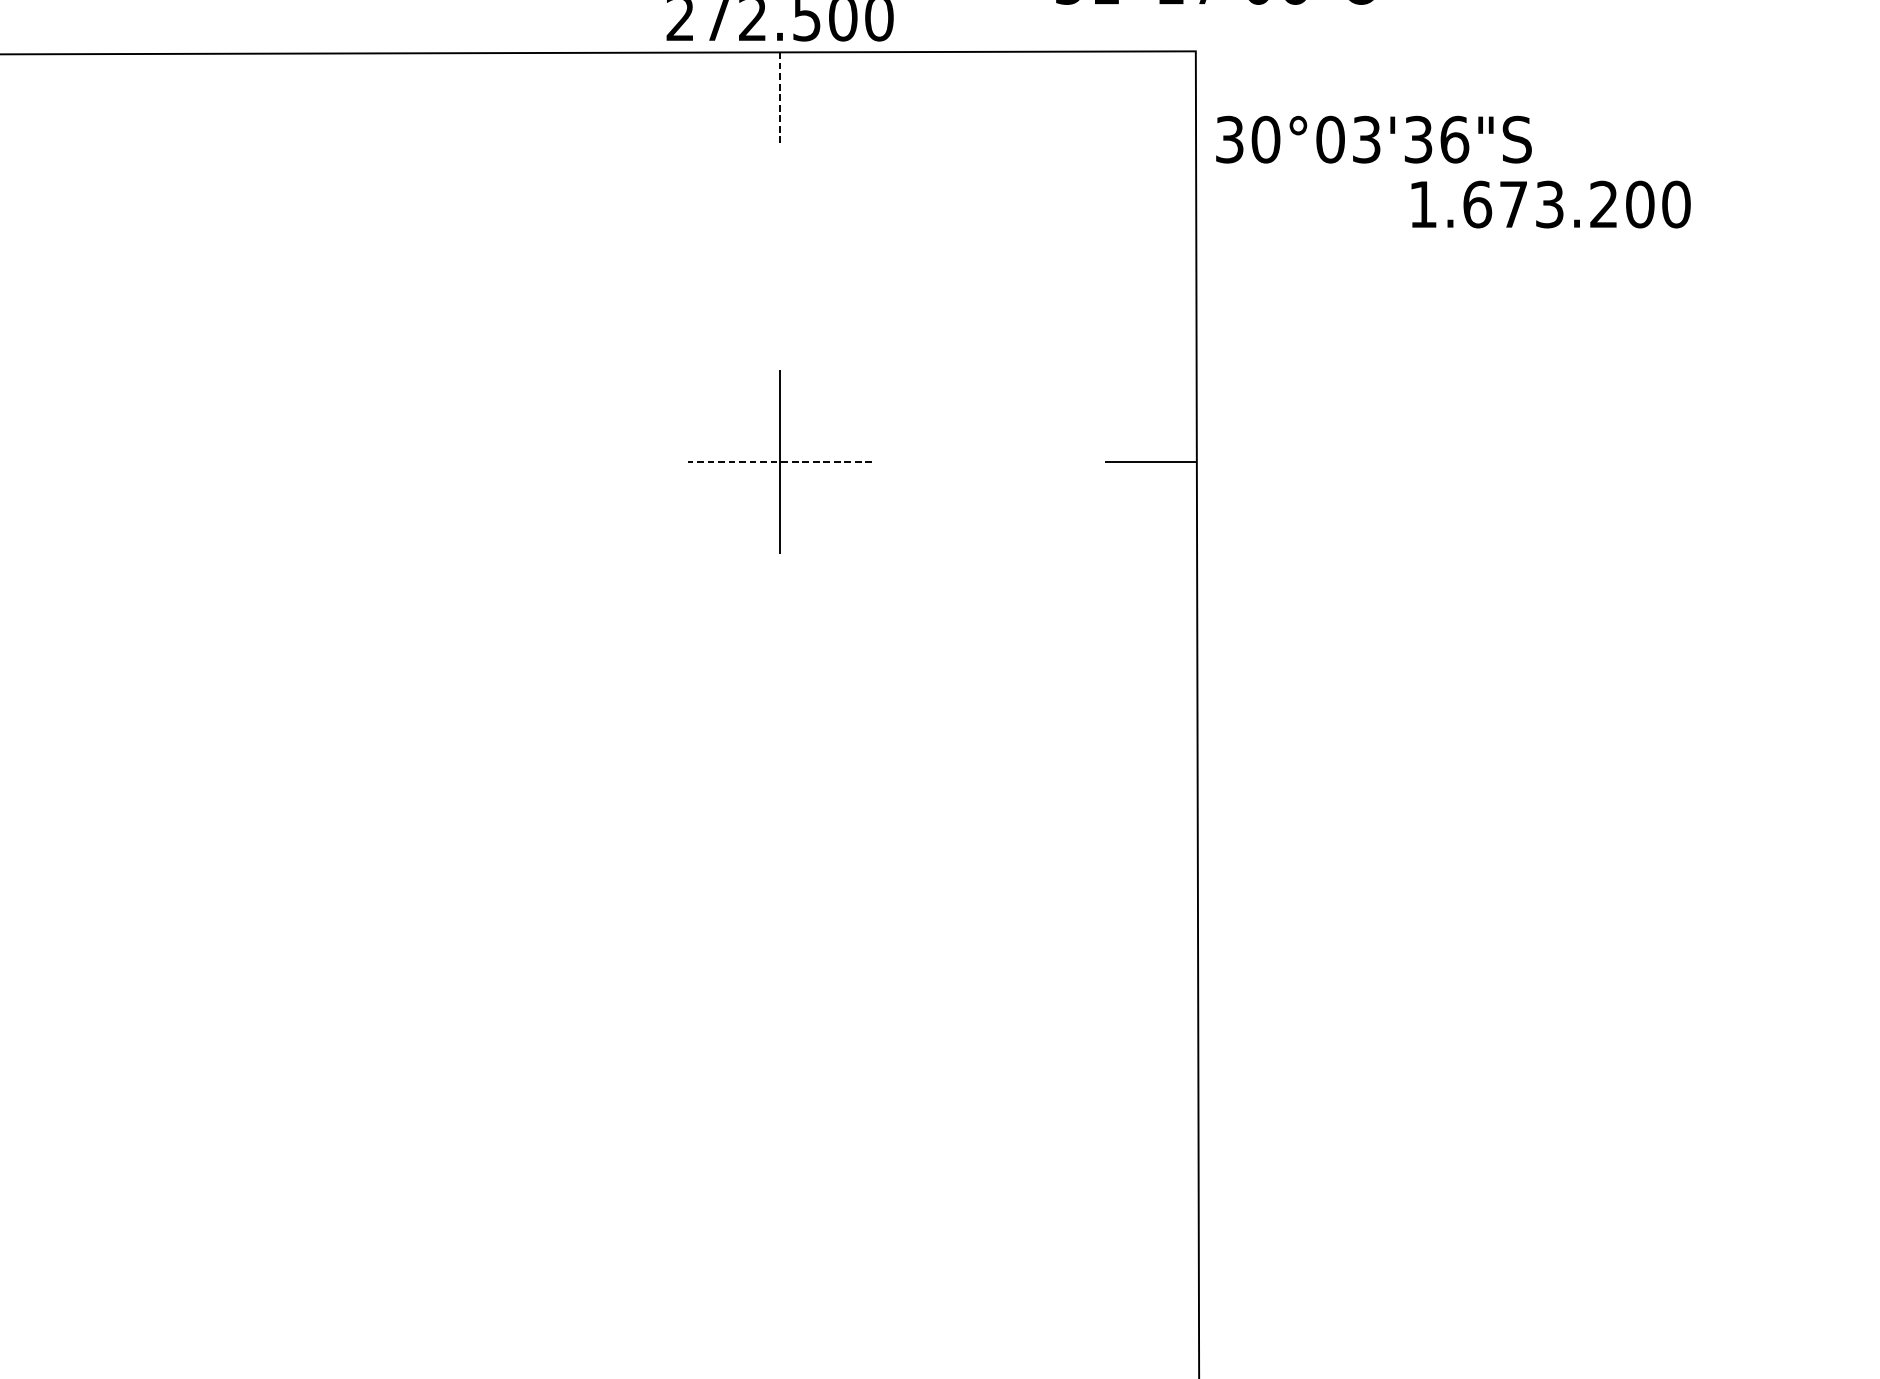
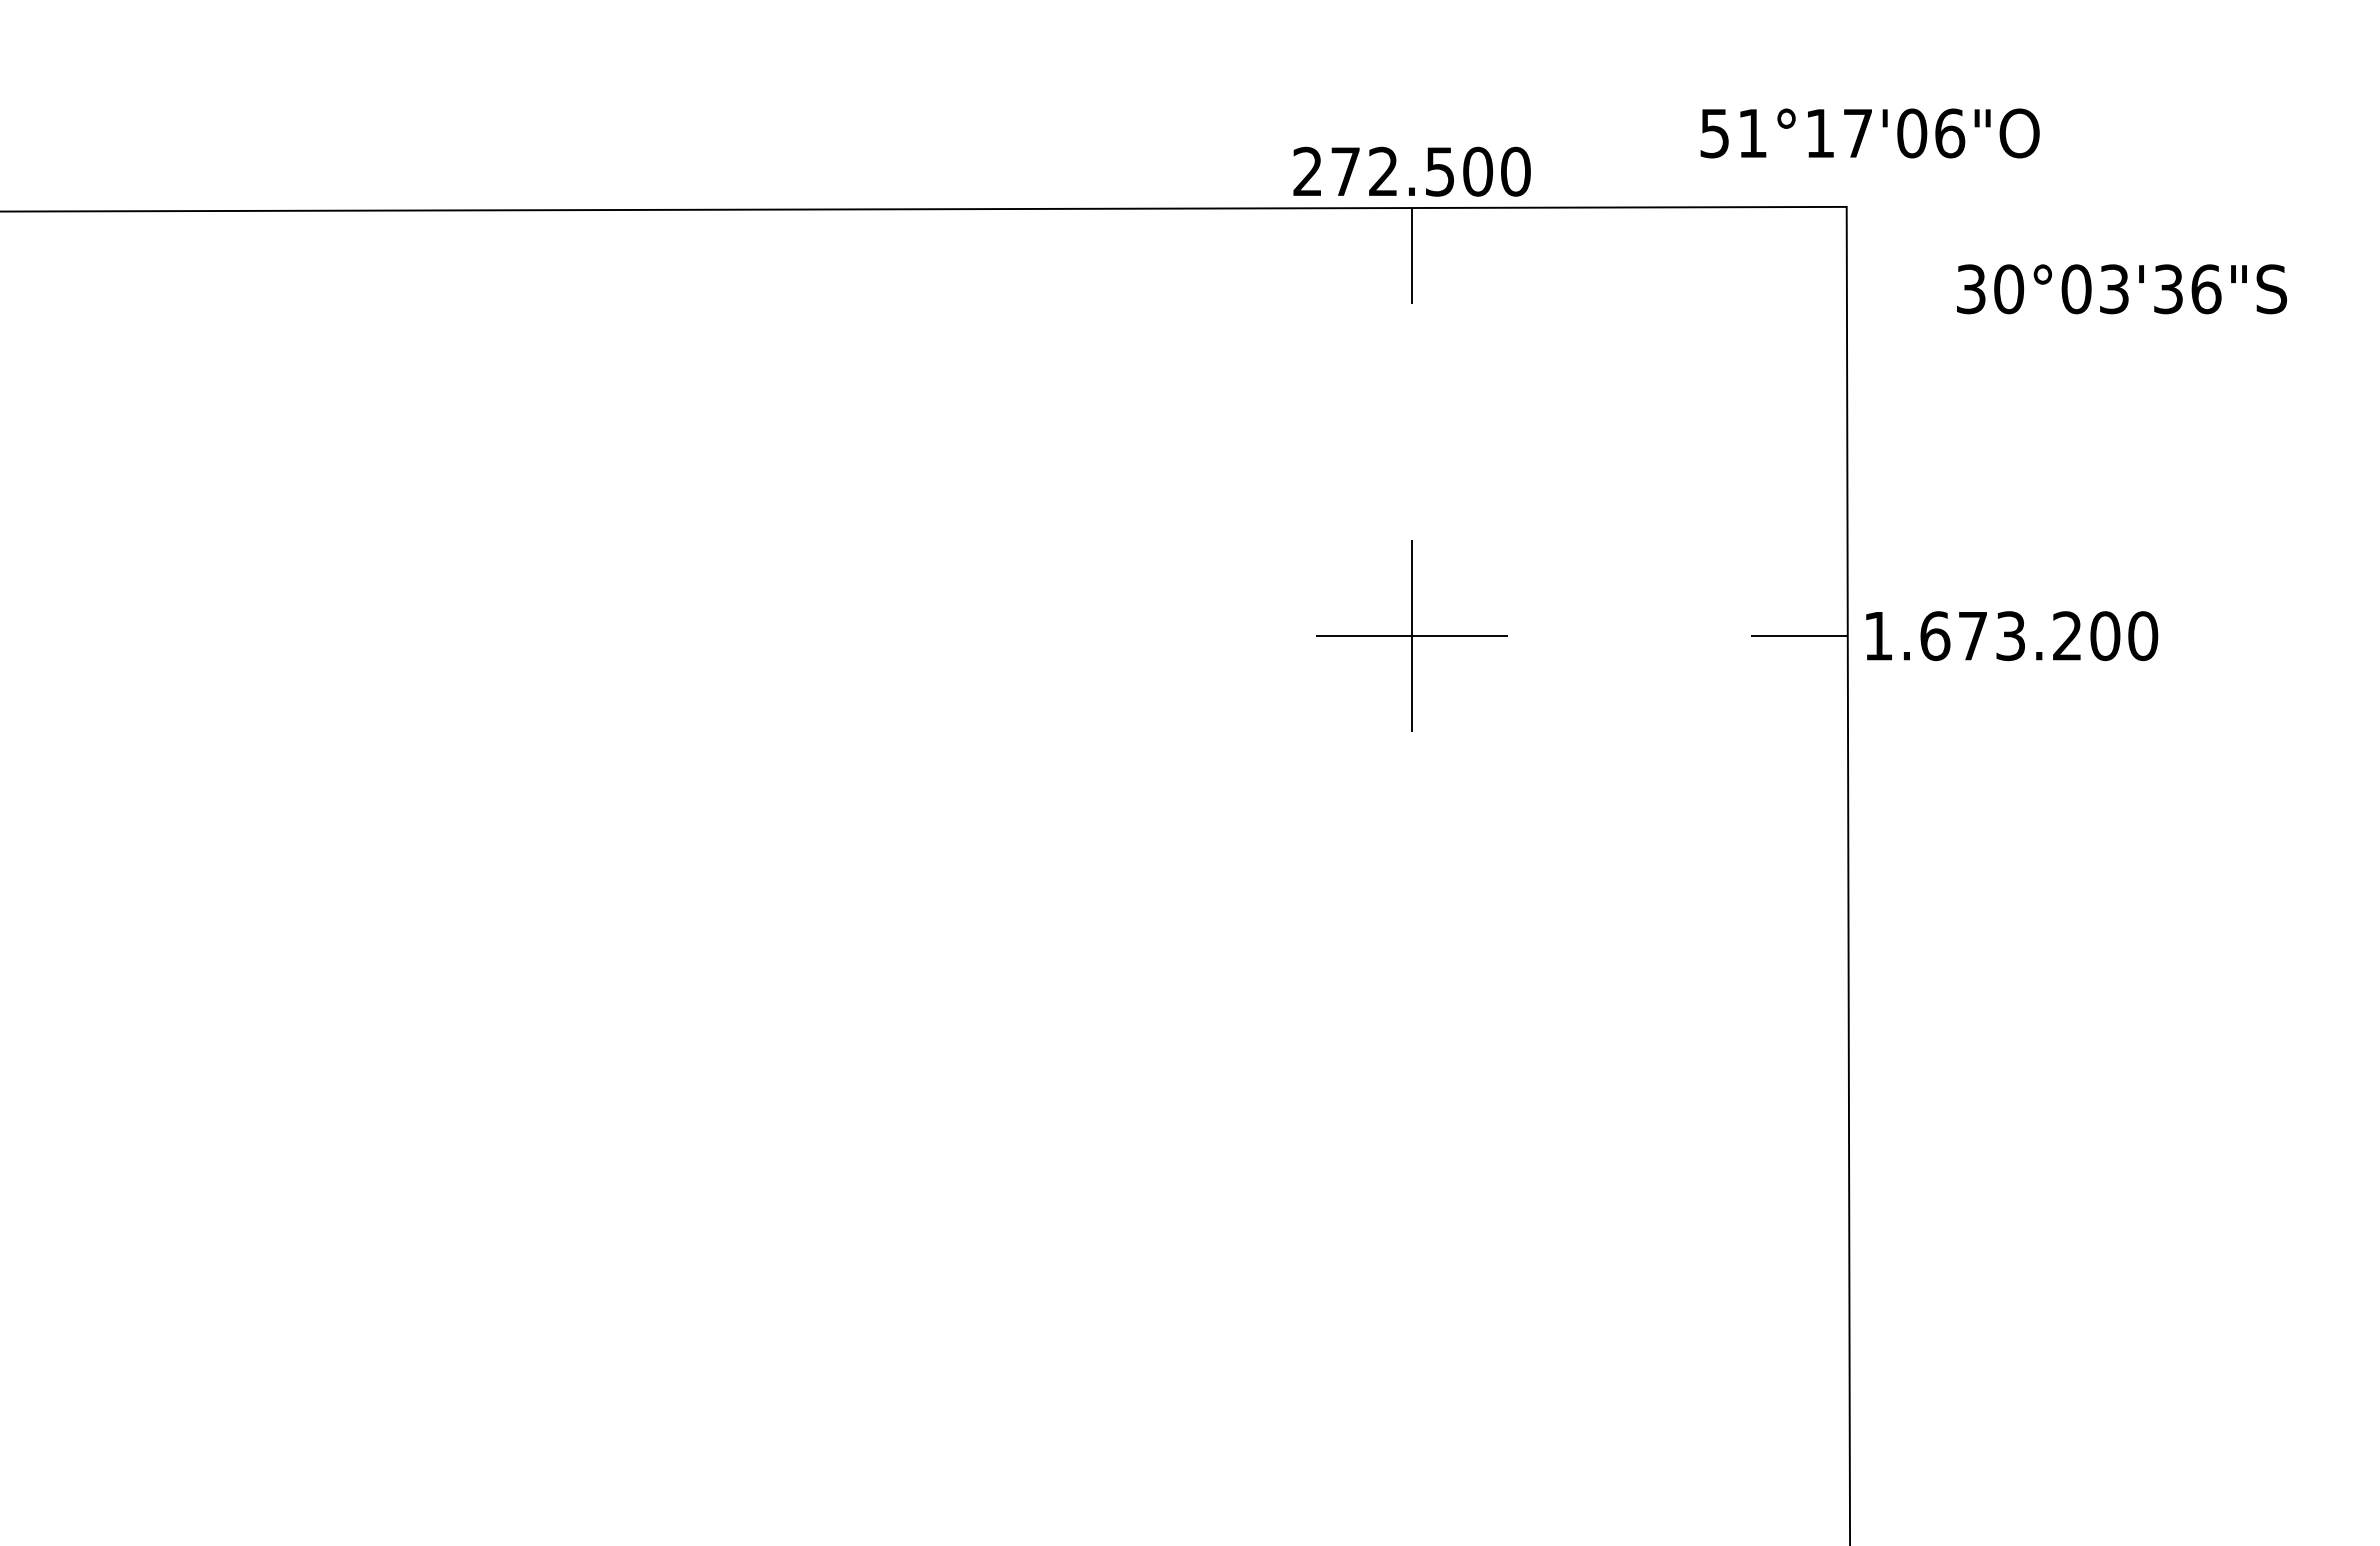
line: (779, 98) -> (1411, 256), dashed -> solid
text: (1373, 139) -> (2121, 289), moved
text: (1551, 204) -> (2012, 636), moved
line: (779, 462) -> (1411, 636), dashed -> solid

